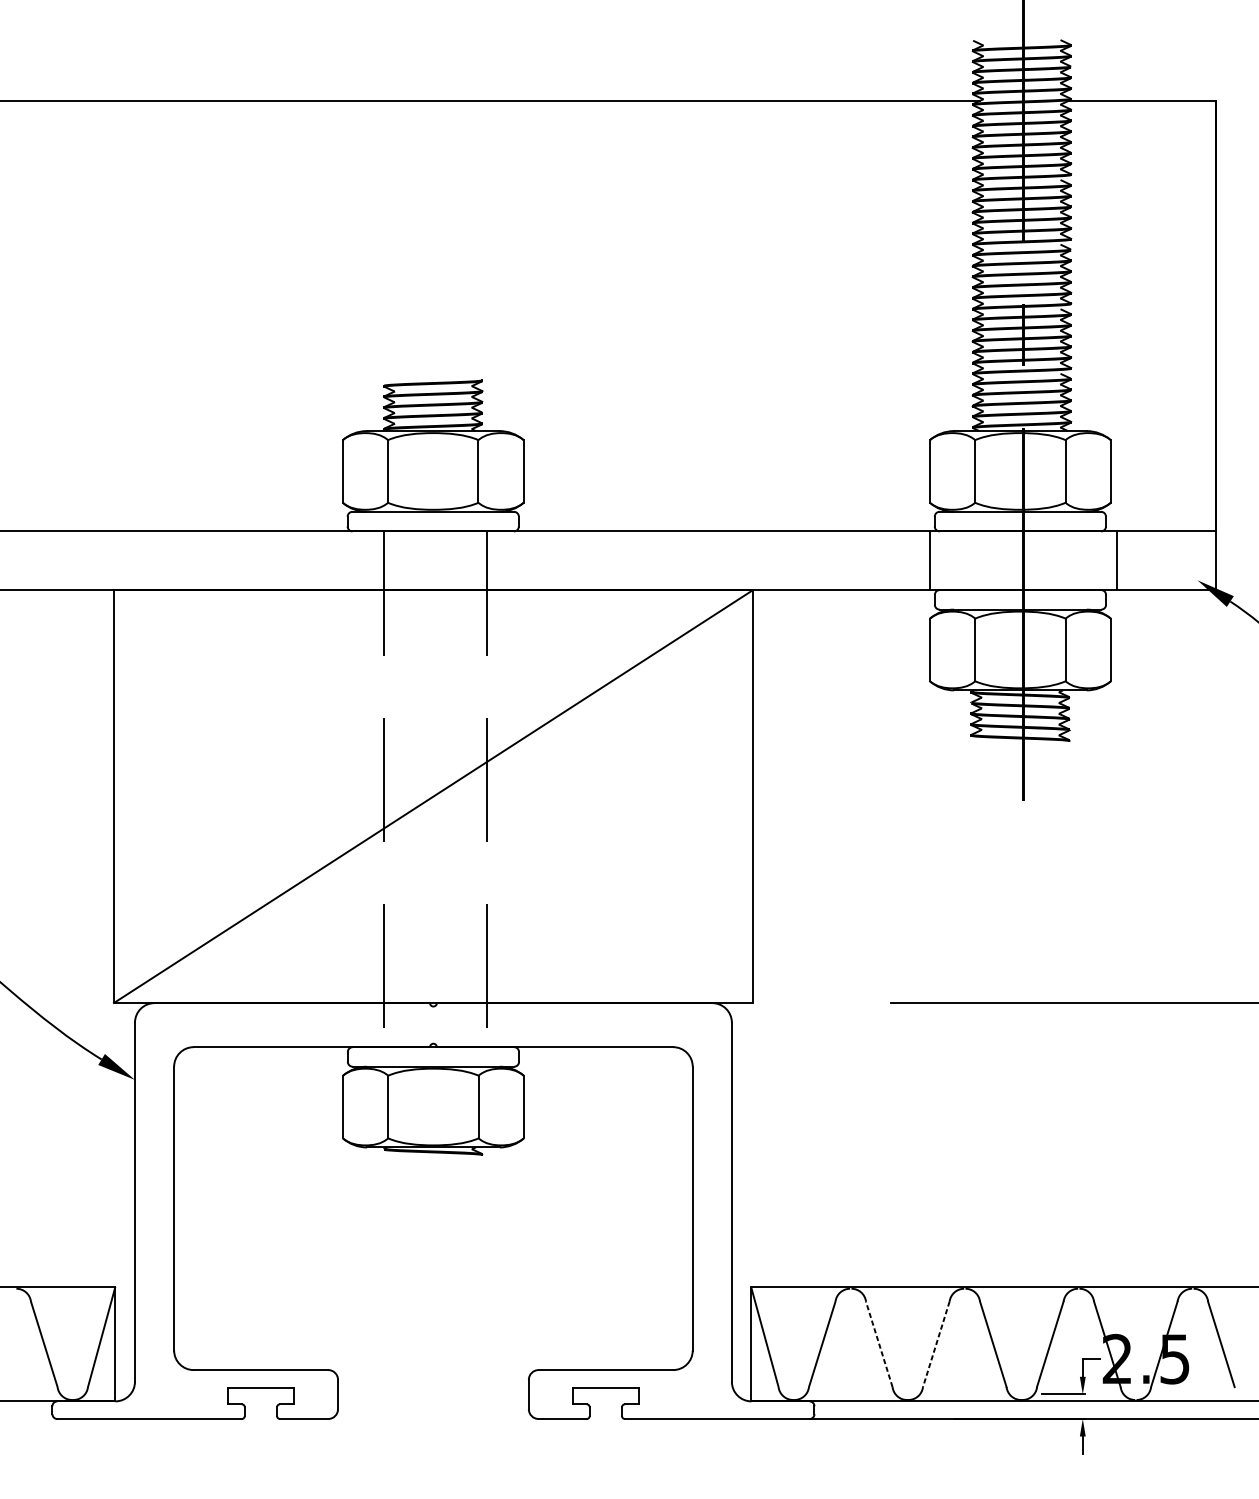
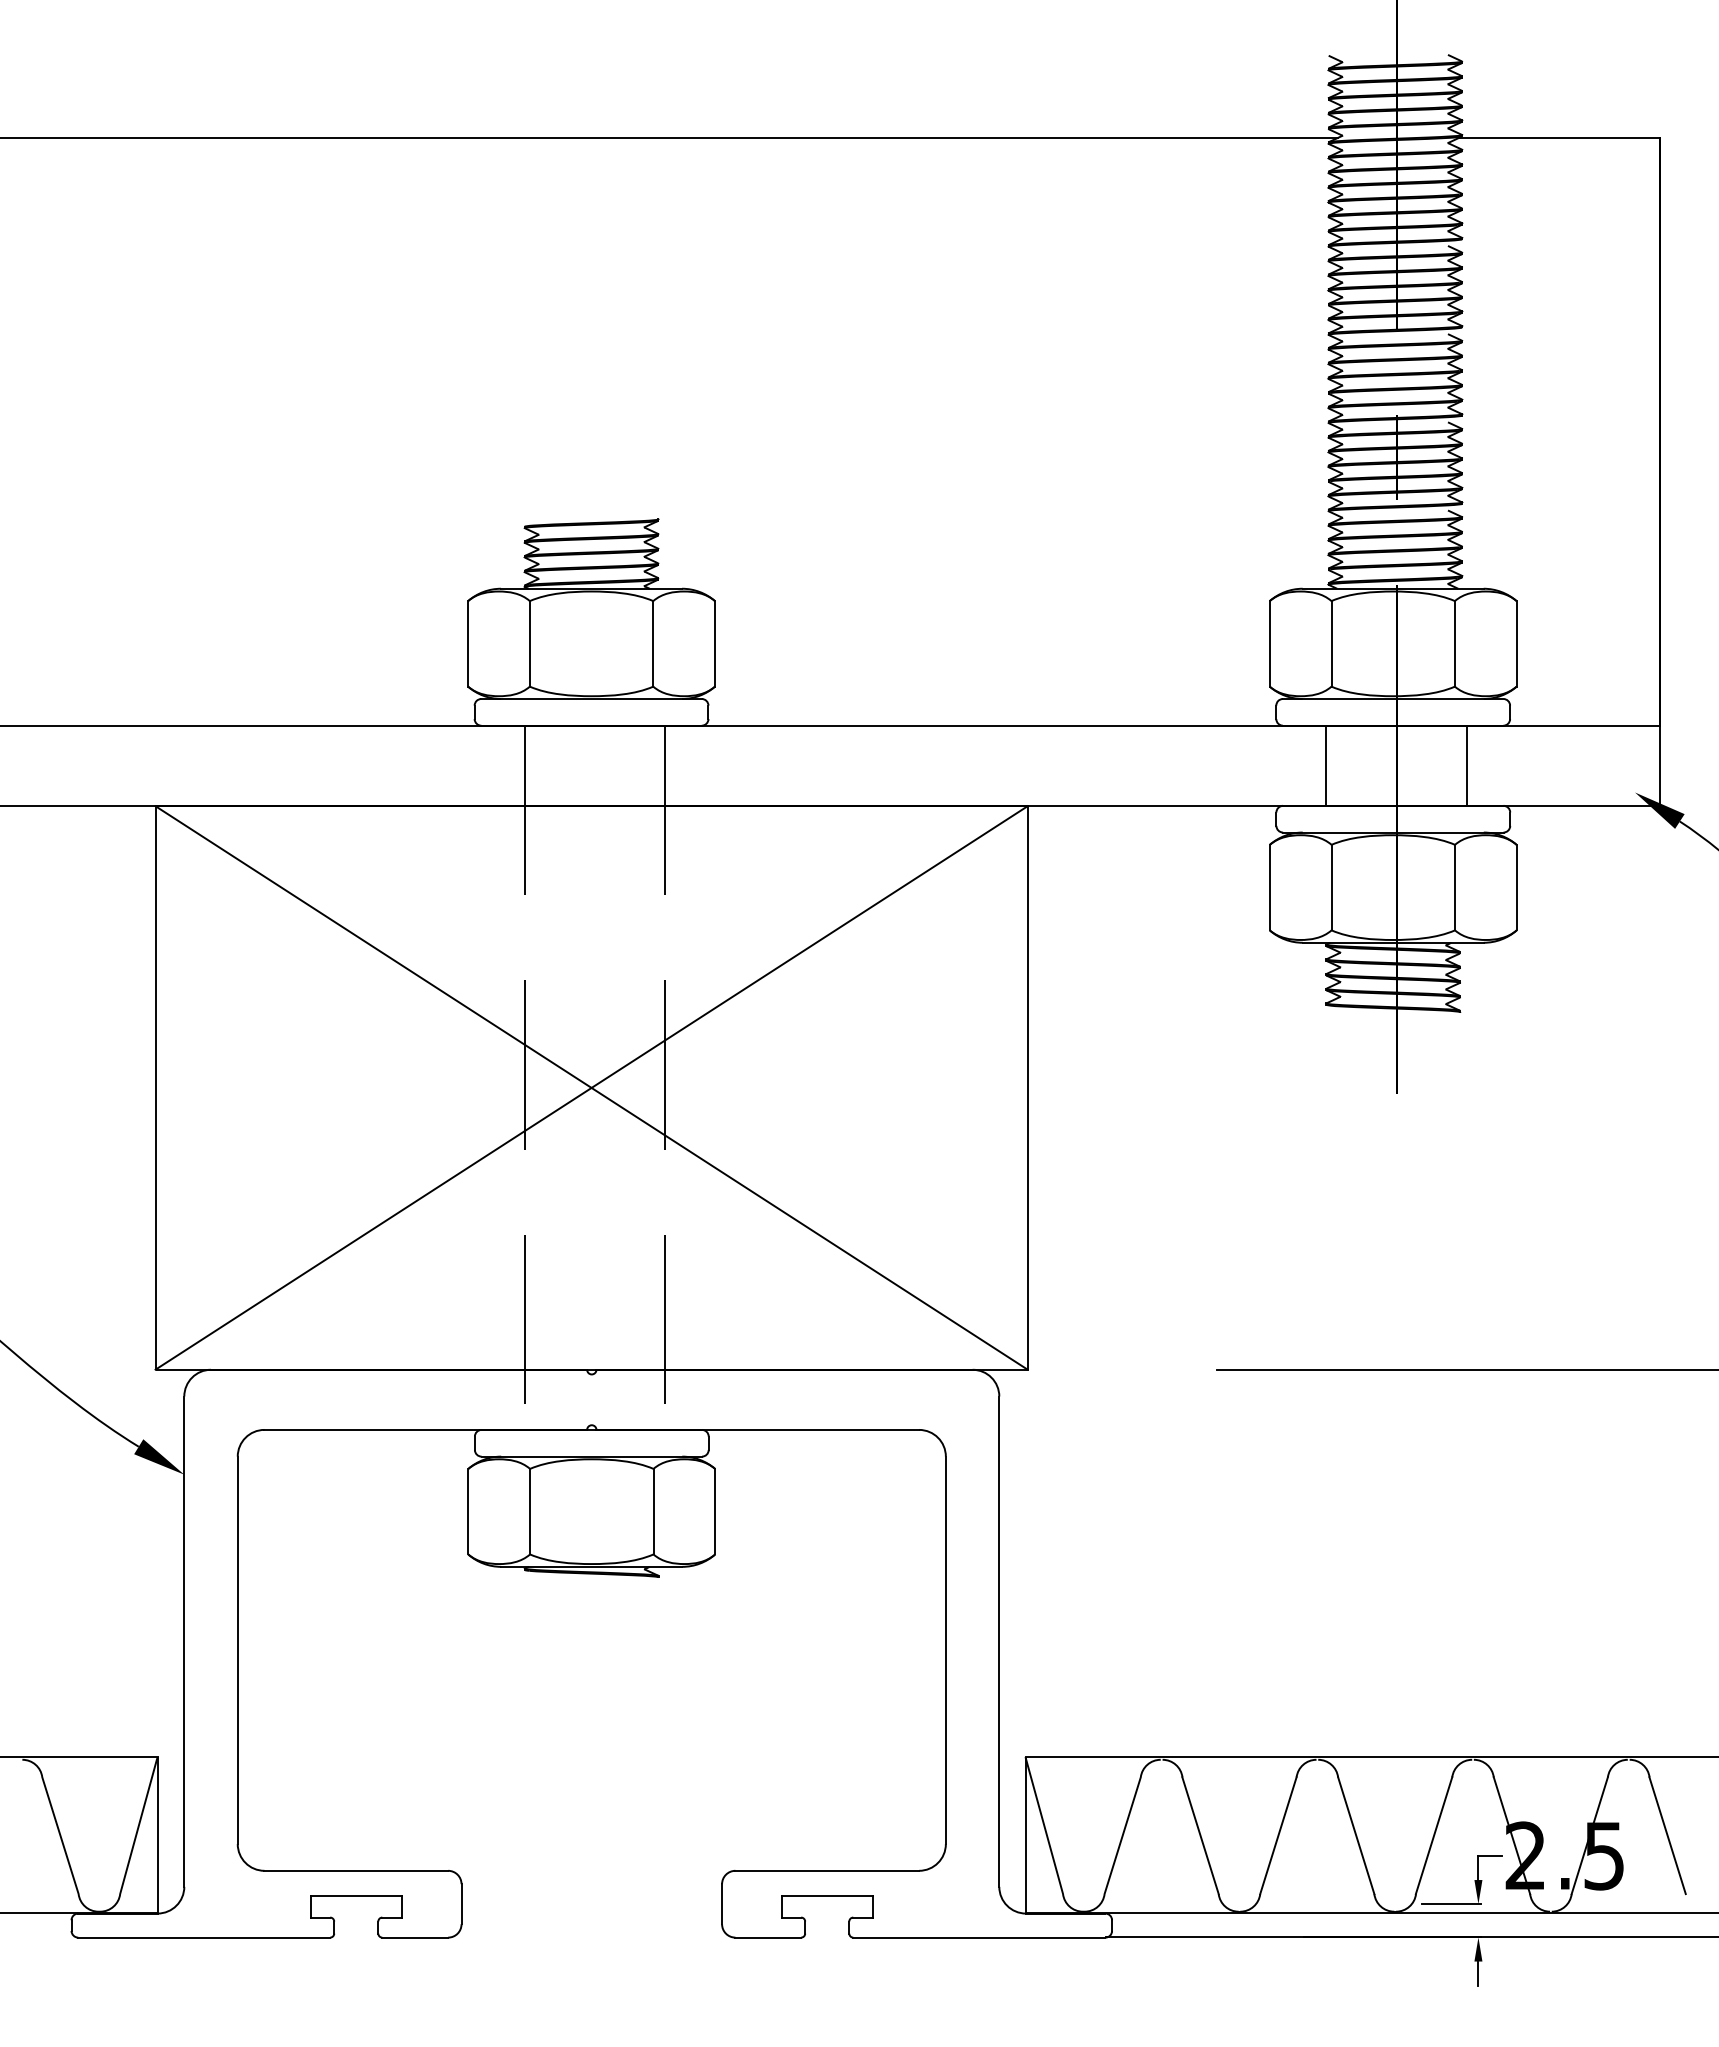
line: (930, 560) -> (1326, 765), moved
line: (1117, 560) -> (1467, 765), moved
line: (433, 796) -> (591, 1087), added
line: (879, 1344) -> (1200, 1835), dashed -> solid
line: (936, 1344) -> (1278, 1836), dashed -> solid

